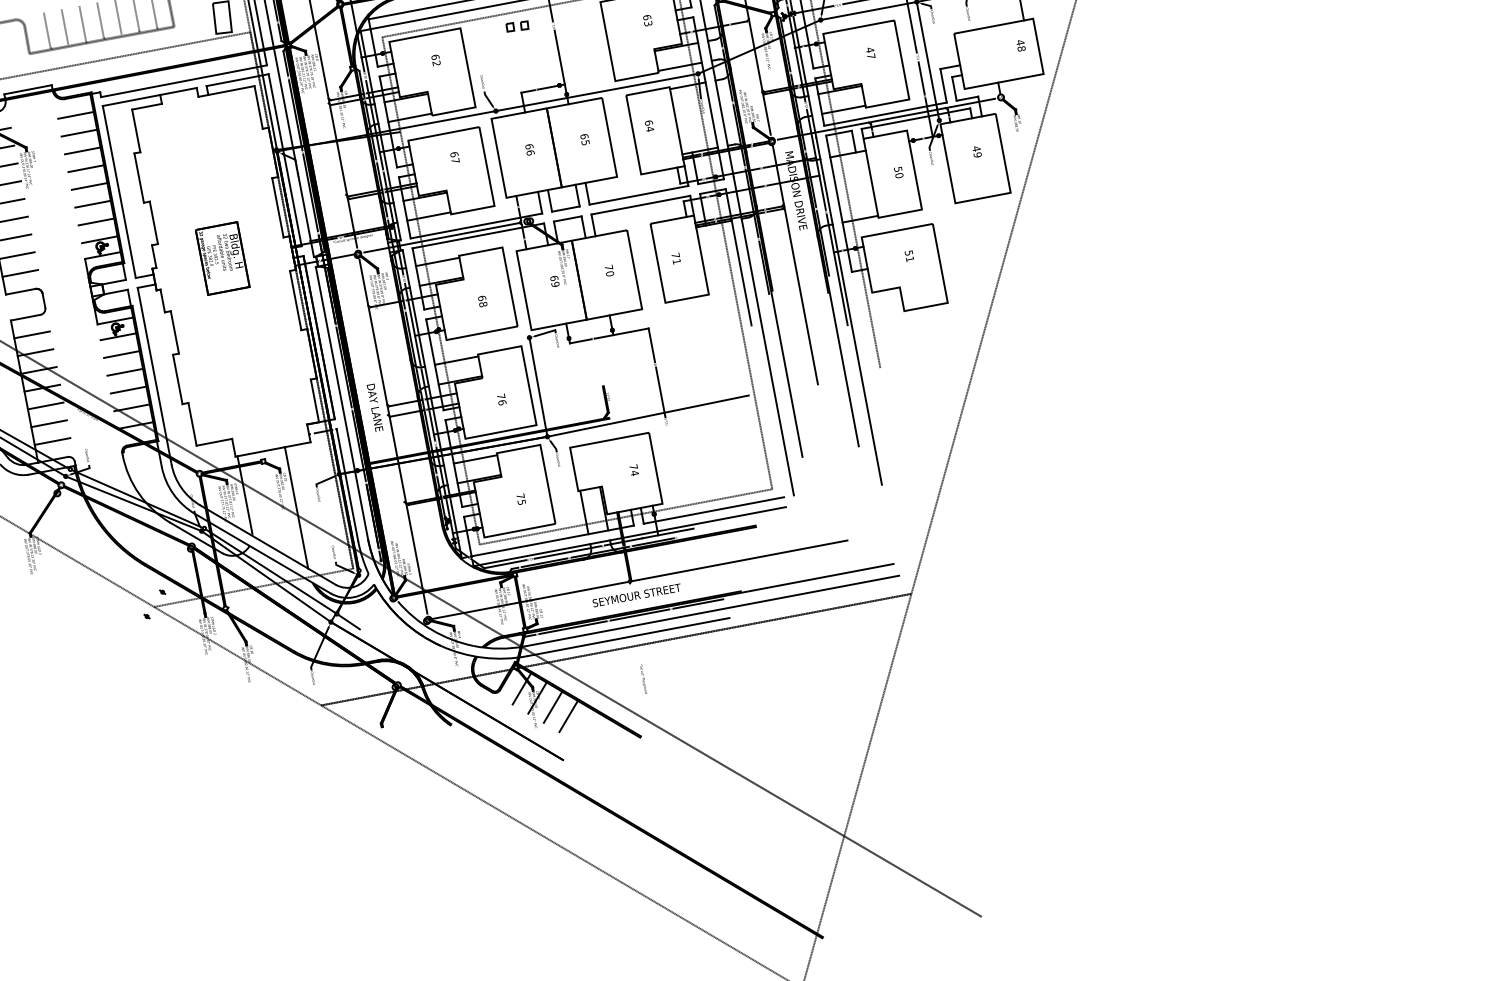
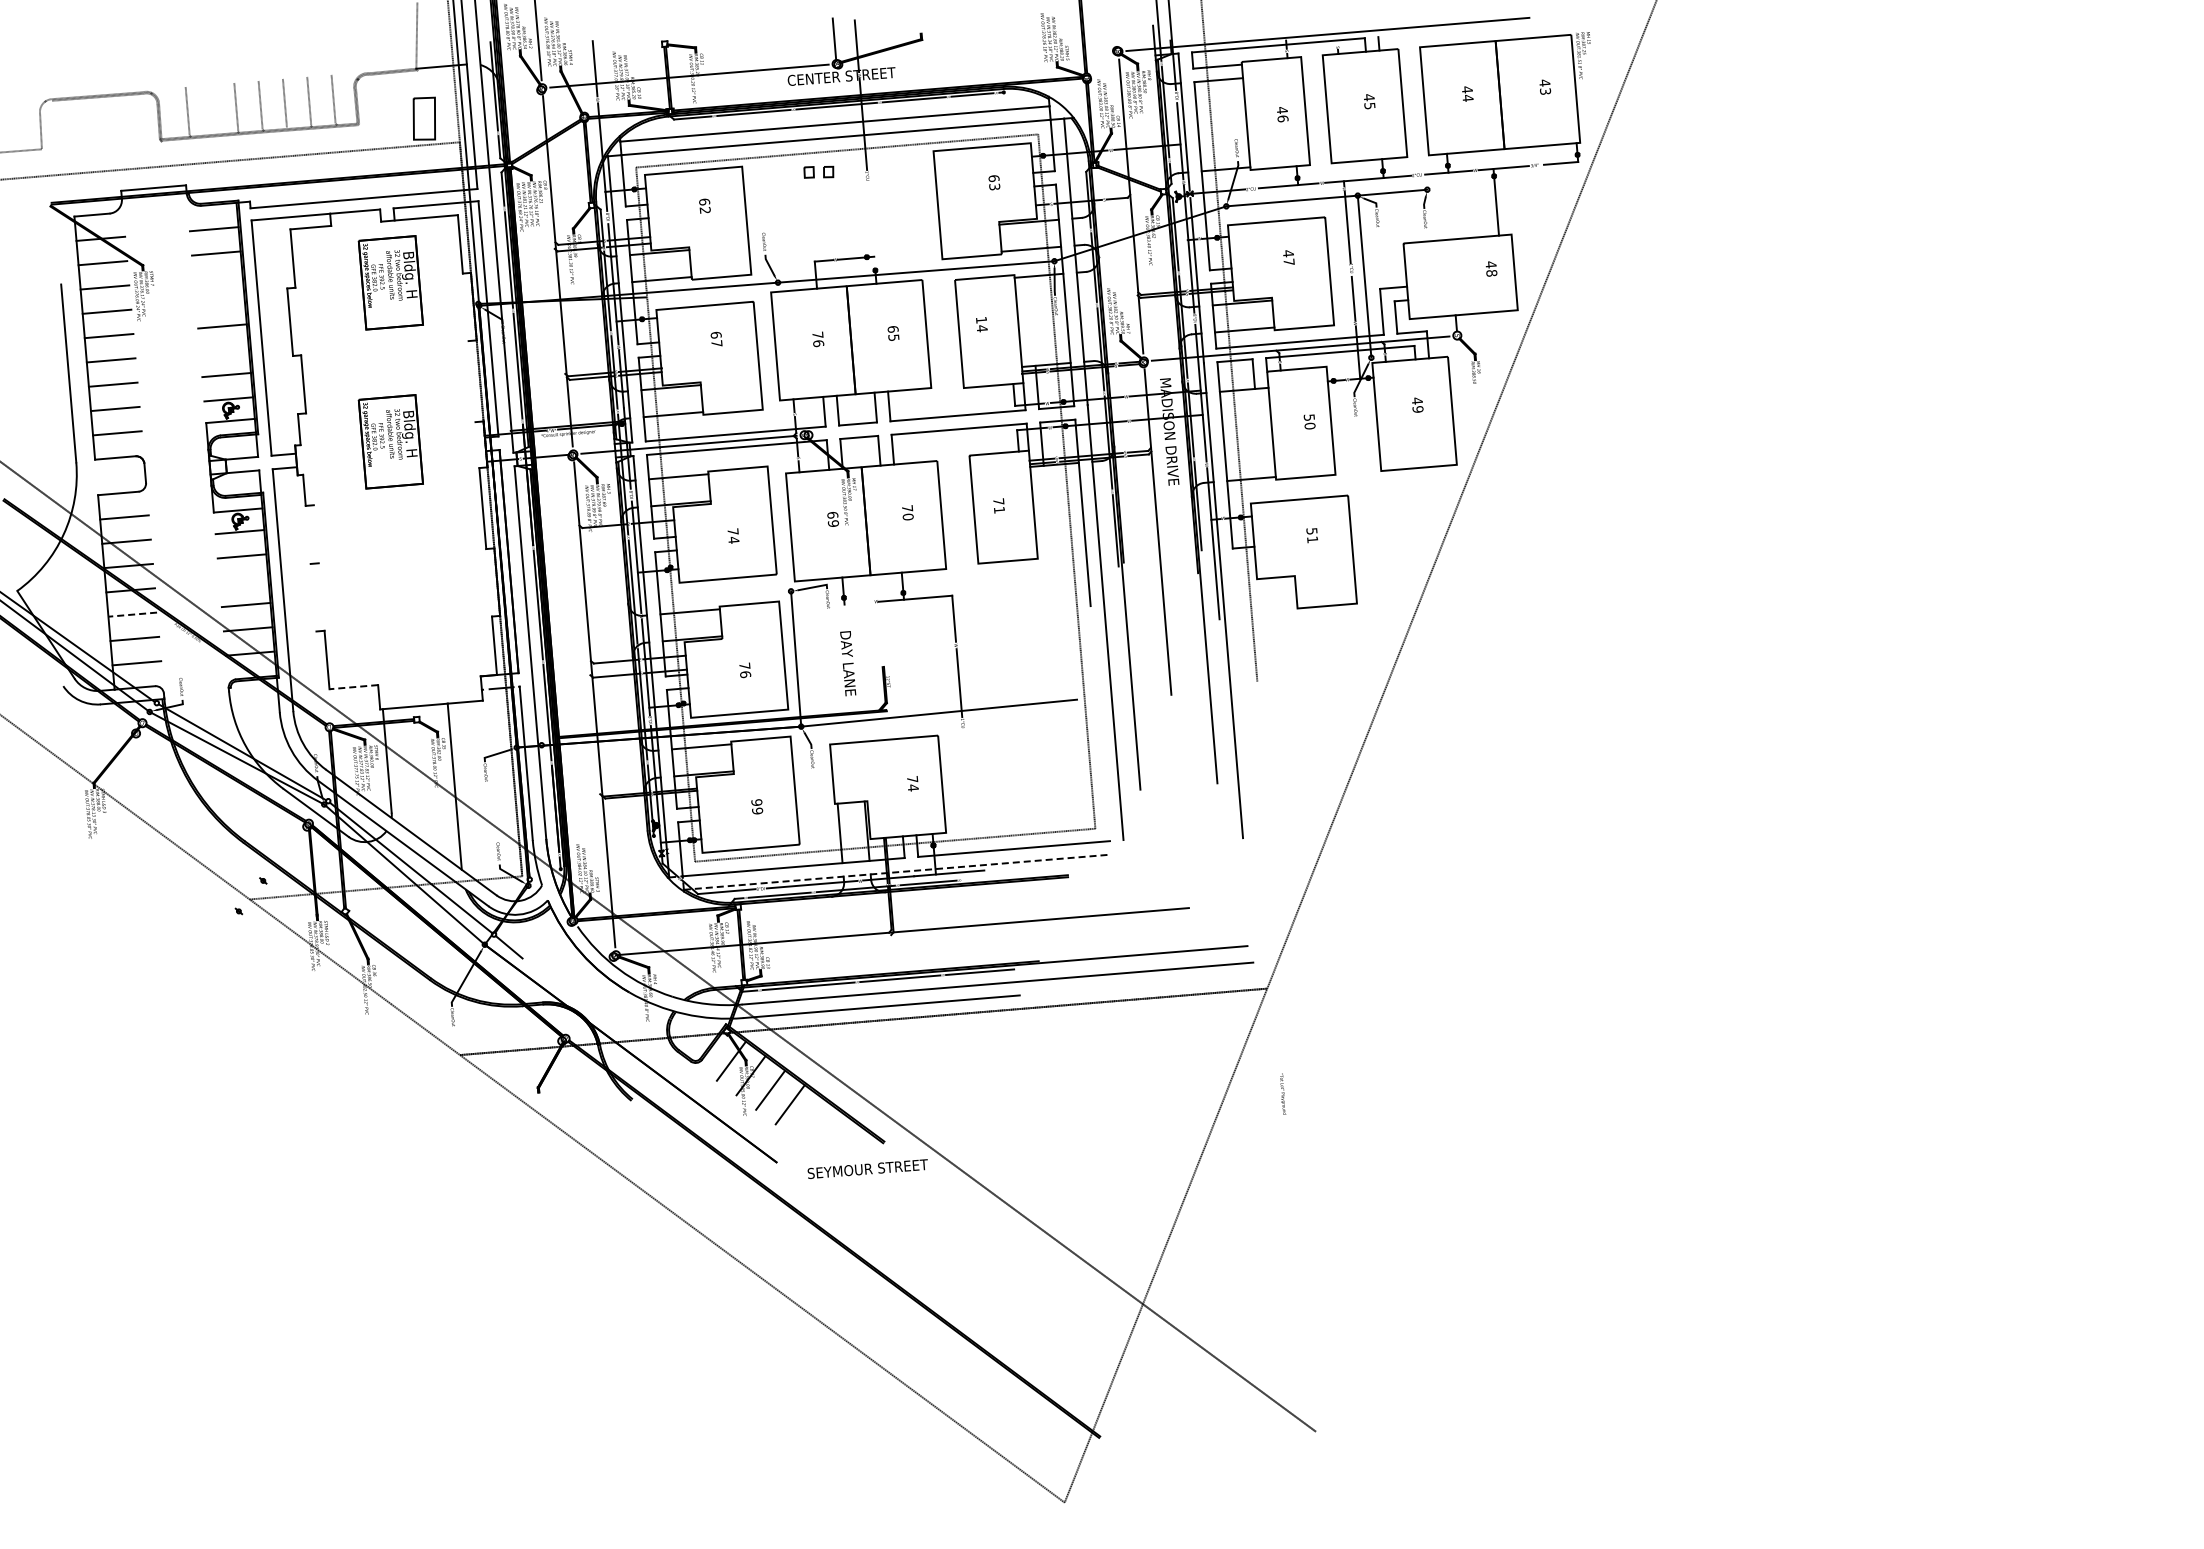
line: (64, 27) -> (211, 109), removed
line: (560, 61) -> (871, 225), removed
text: (648, 123) -> (981, 320), 64 -> 14
part: (210, 141) -> (390, 282), added
text: (529, 146) -> (817, 334), 66 -> 76
line: (82, 150) -> (218, 277), removed
line: (86, 168) -> (220, 302), removed
line: (92, 204) -> (224, 350), removed
line: (277, 207) -> (471, 381), removed
text: (482, 301) -> (733, 535), 68 -> 74
line: (174, 332) -> (315, 534), removed
line: (580, 341) -> (858, 603), removed
line: (124, 372) -> (243, 580), removed
line: (177, 379) -> (313, 597), removed
line: (45, 405) -> (132, 614), solid -> dashed
text: (375, 407) -> (848, 663), moved
line: (214, 442) -> (353, 687), solid -> dashed
text: (521, 499) -> (757, 806), 75 -> 99
line: (630, 536) -> (898, 872), solid -> dashed
text: (636, 595) -> (867, 1168), moved
text: (643, 678) -> (1283, 1093), moved

